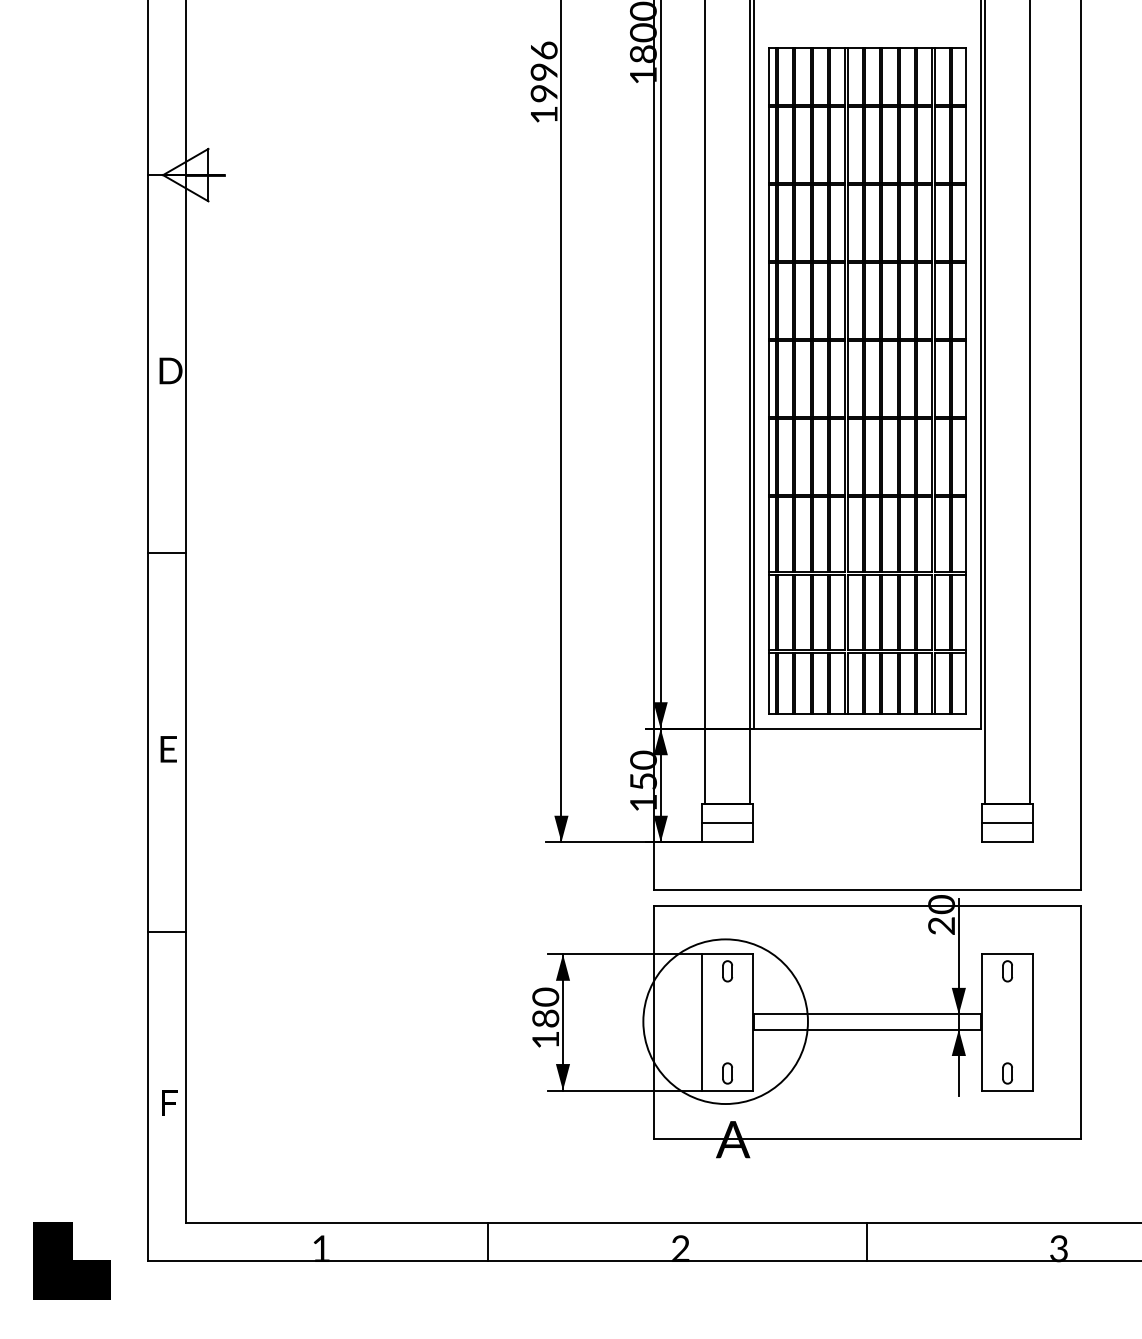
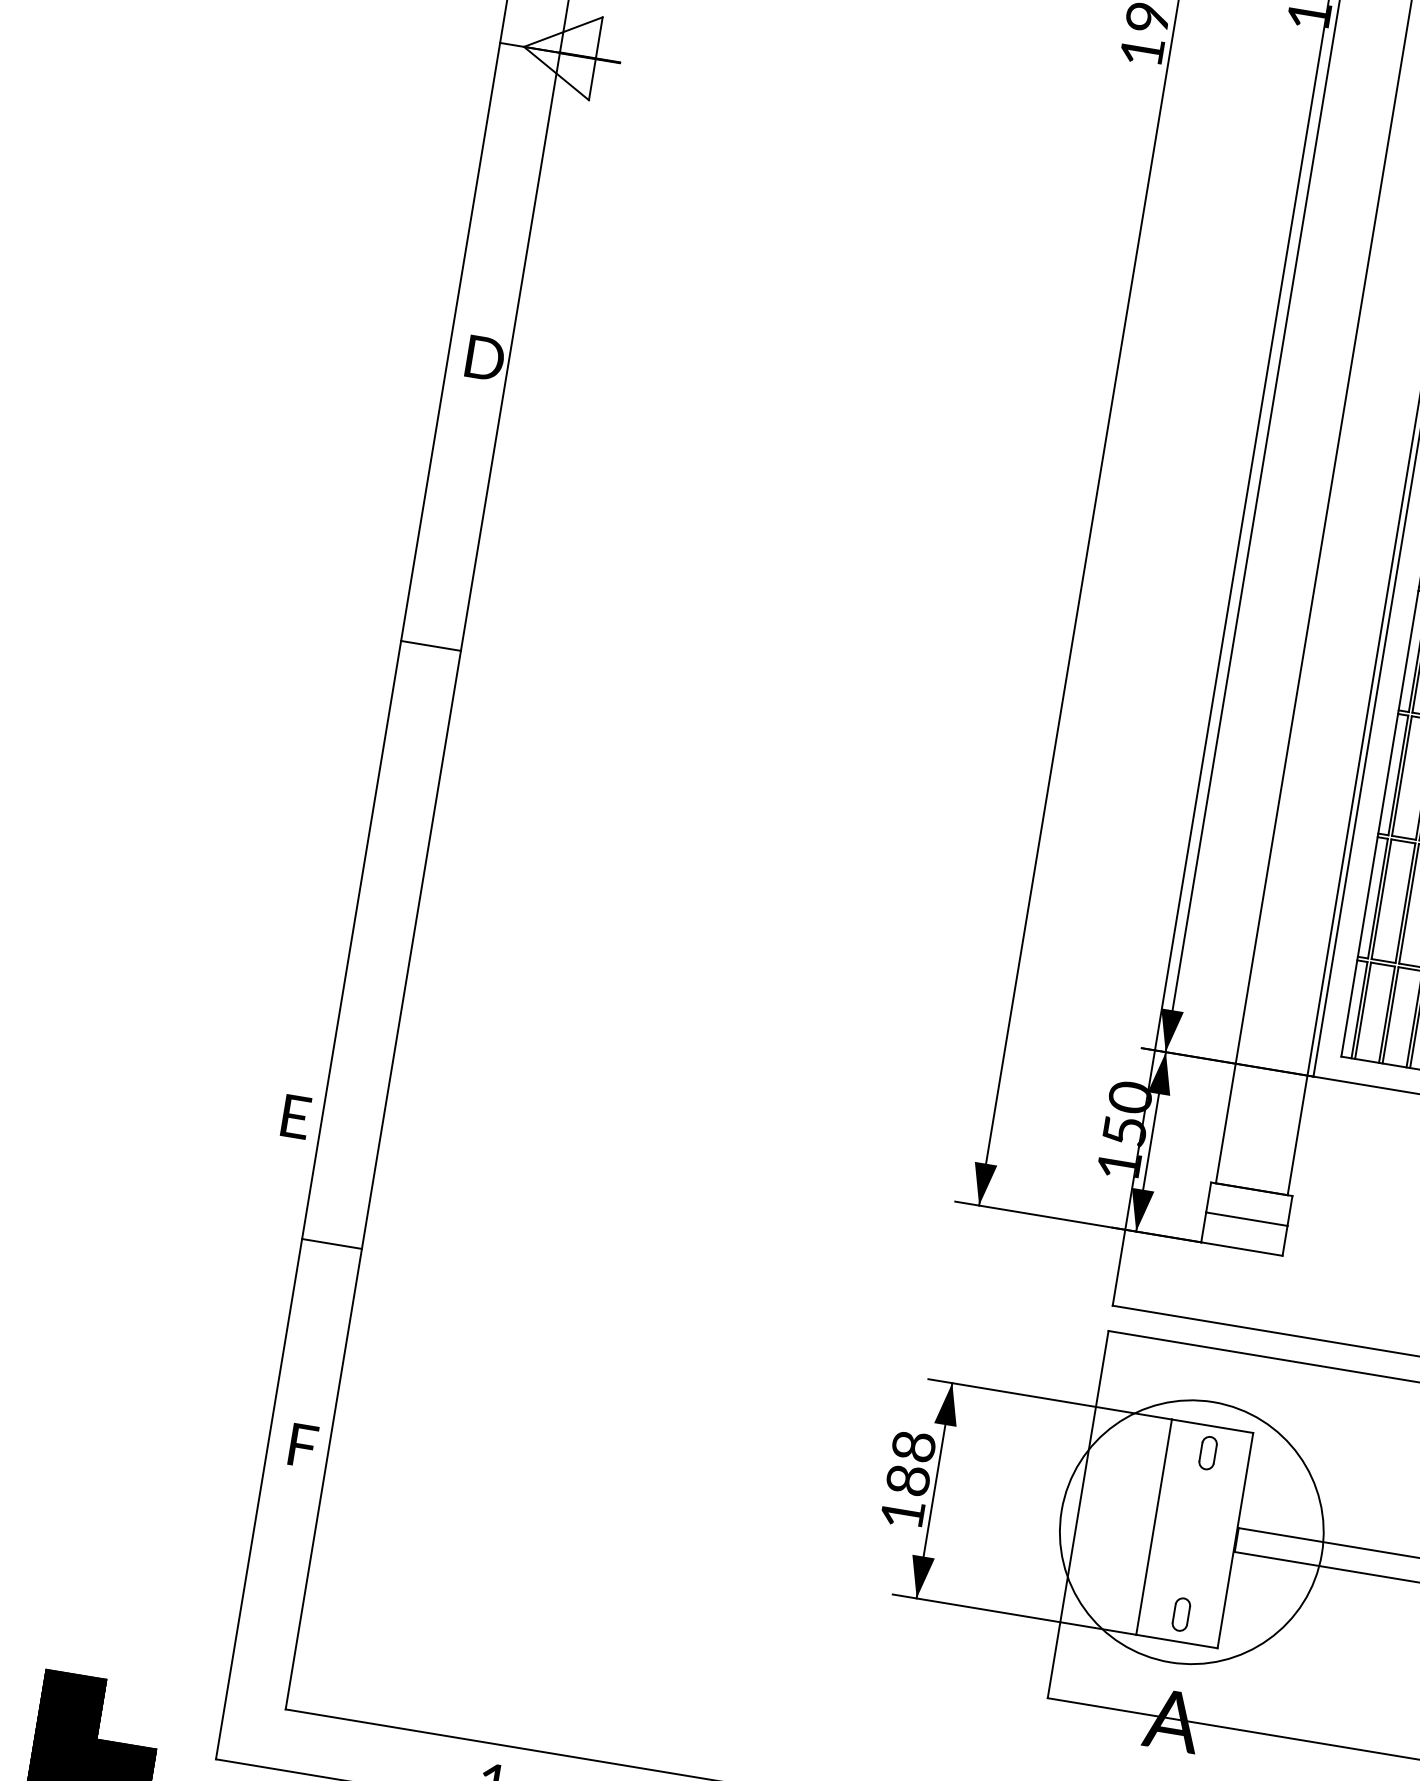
text: (168, 749) -> (295, 1117), moved
text: (545, 996) -> (913, 1445), 180 -> 188
text: (169, 1102) -> (303, 1444), moved

